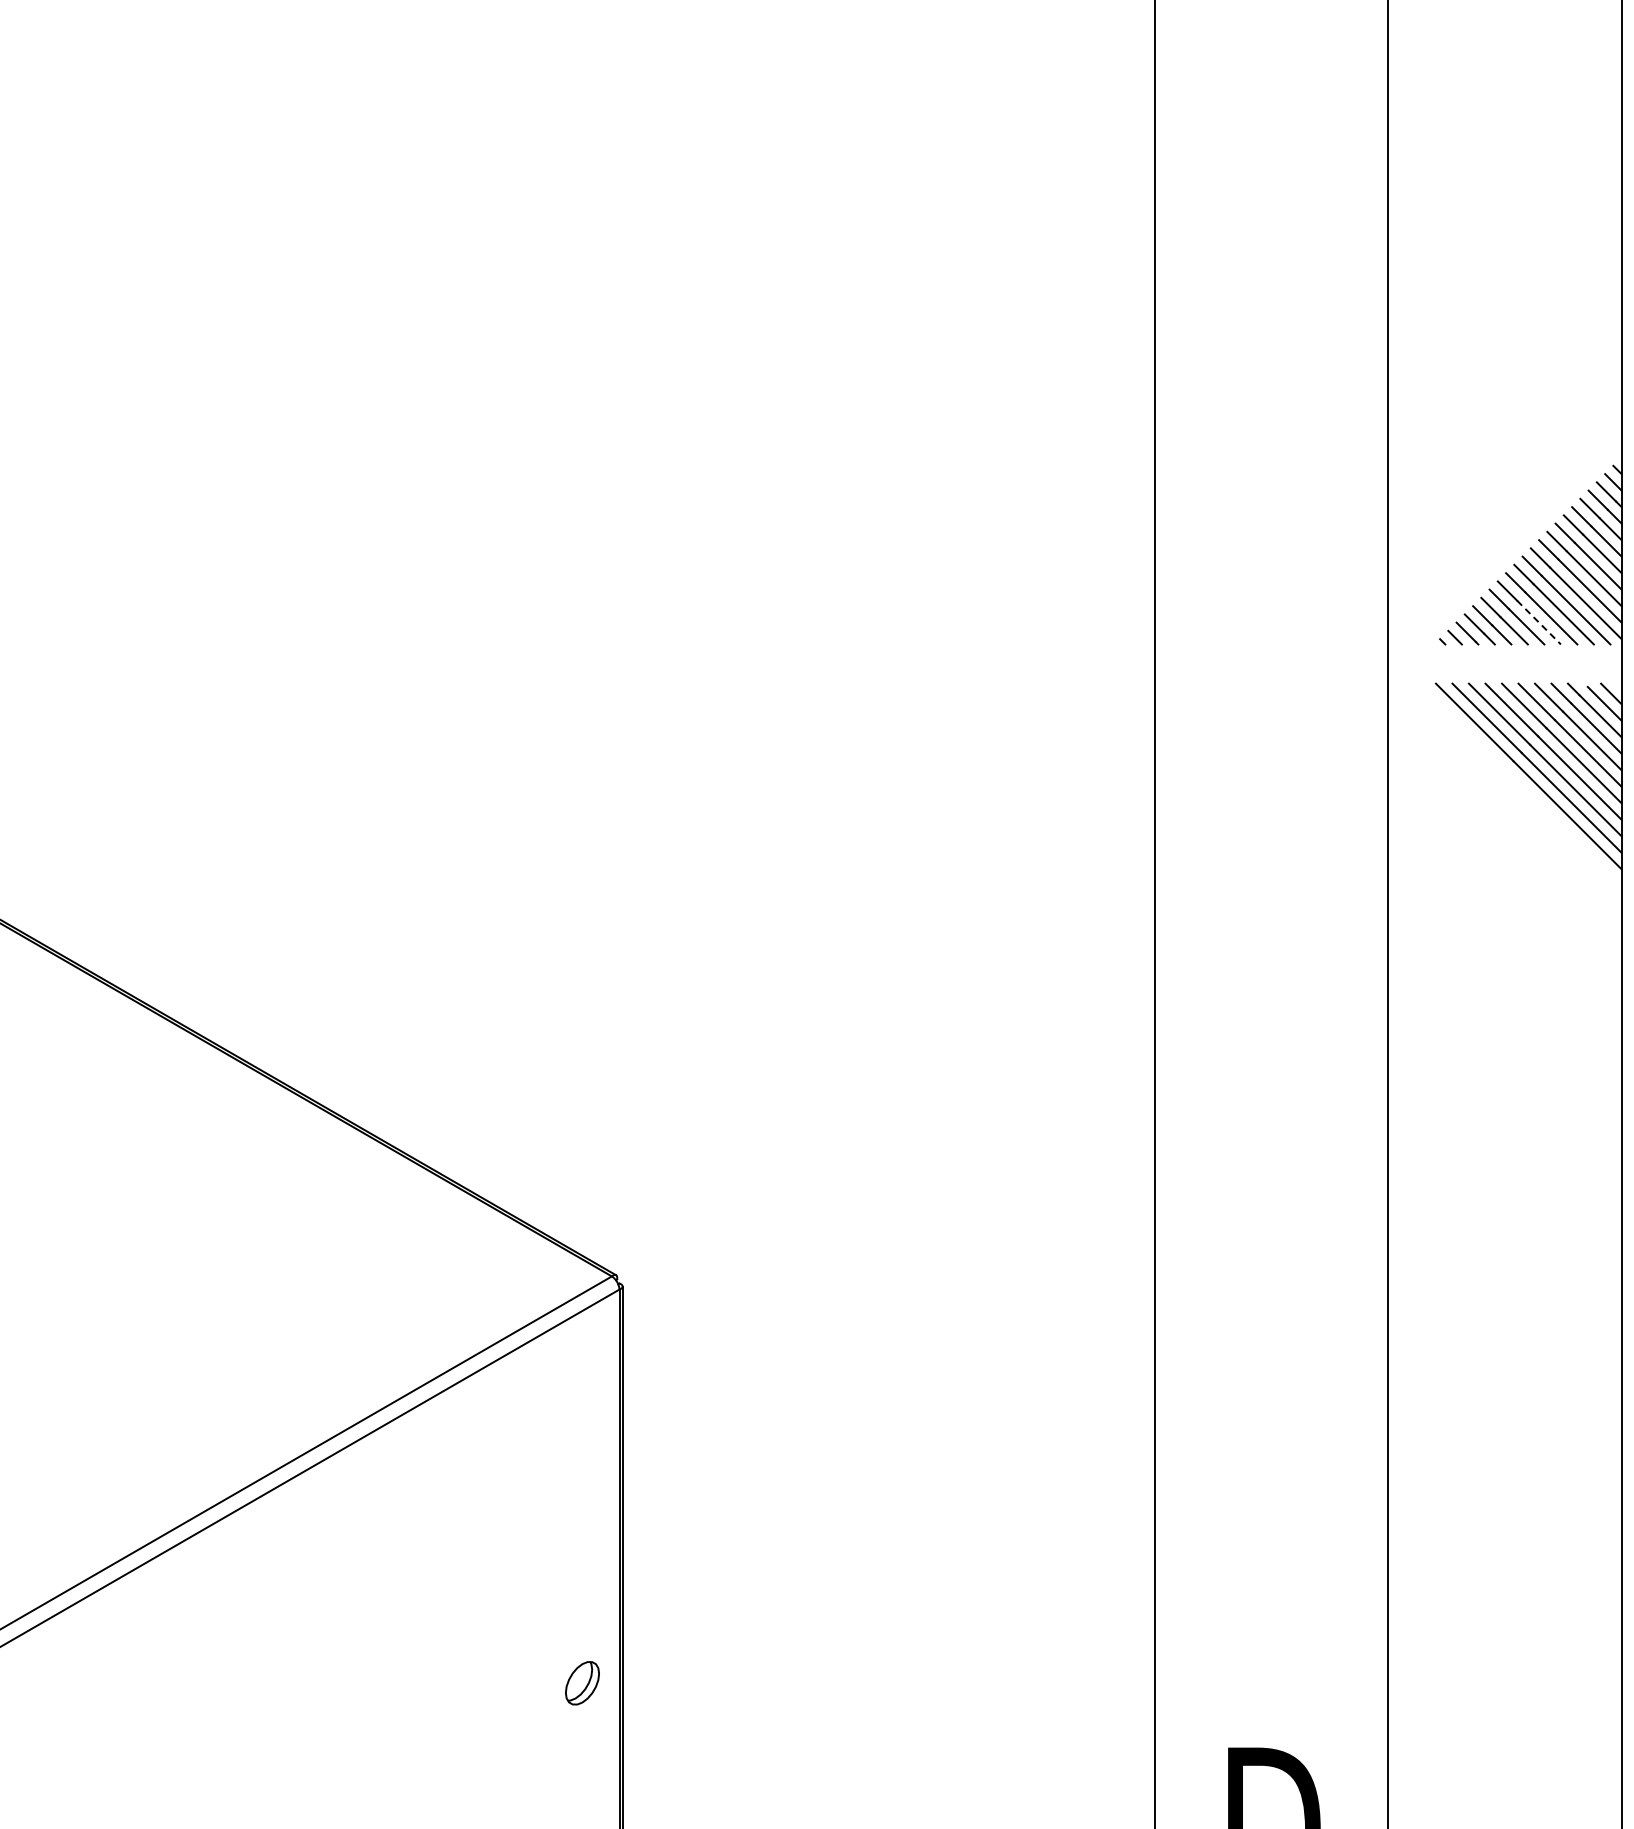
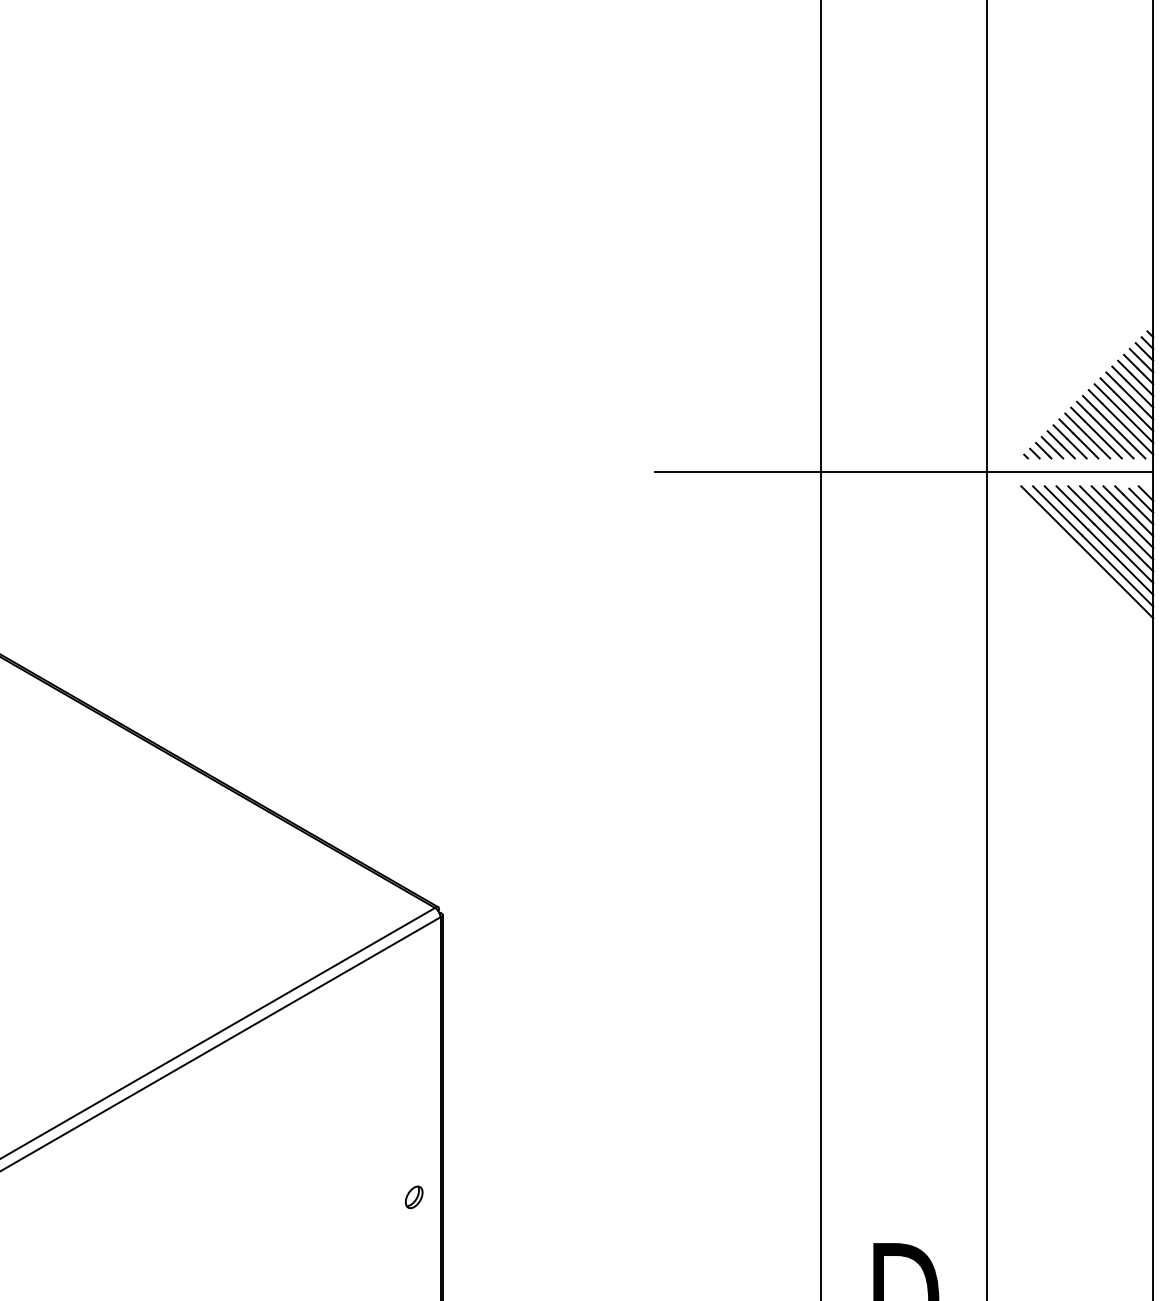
line: (1539, 622) -> (1094, 442), dashed -> solid
line: (1271, 664) -> (904, 472), added
part: (582, 1683) -> (414, 1197), size x0.71

